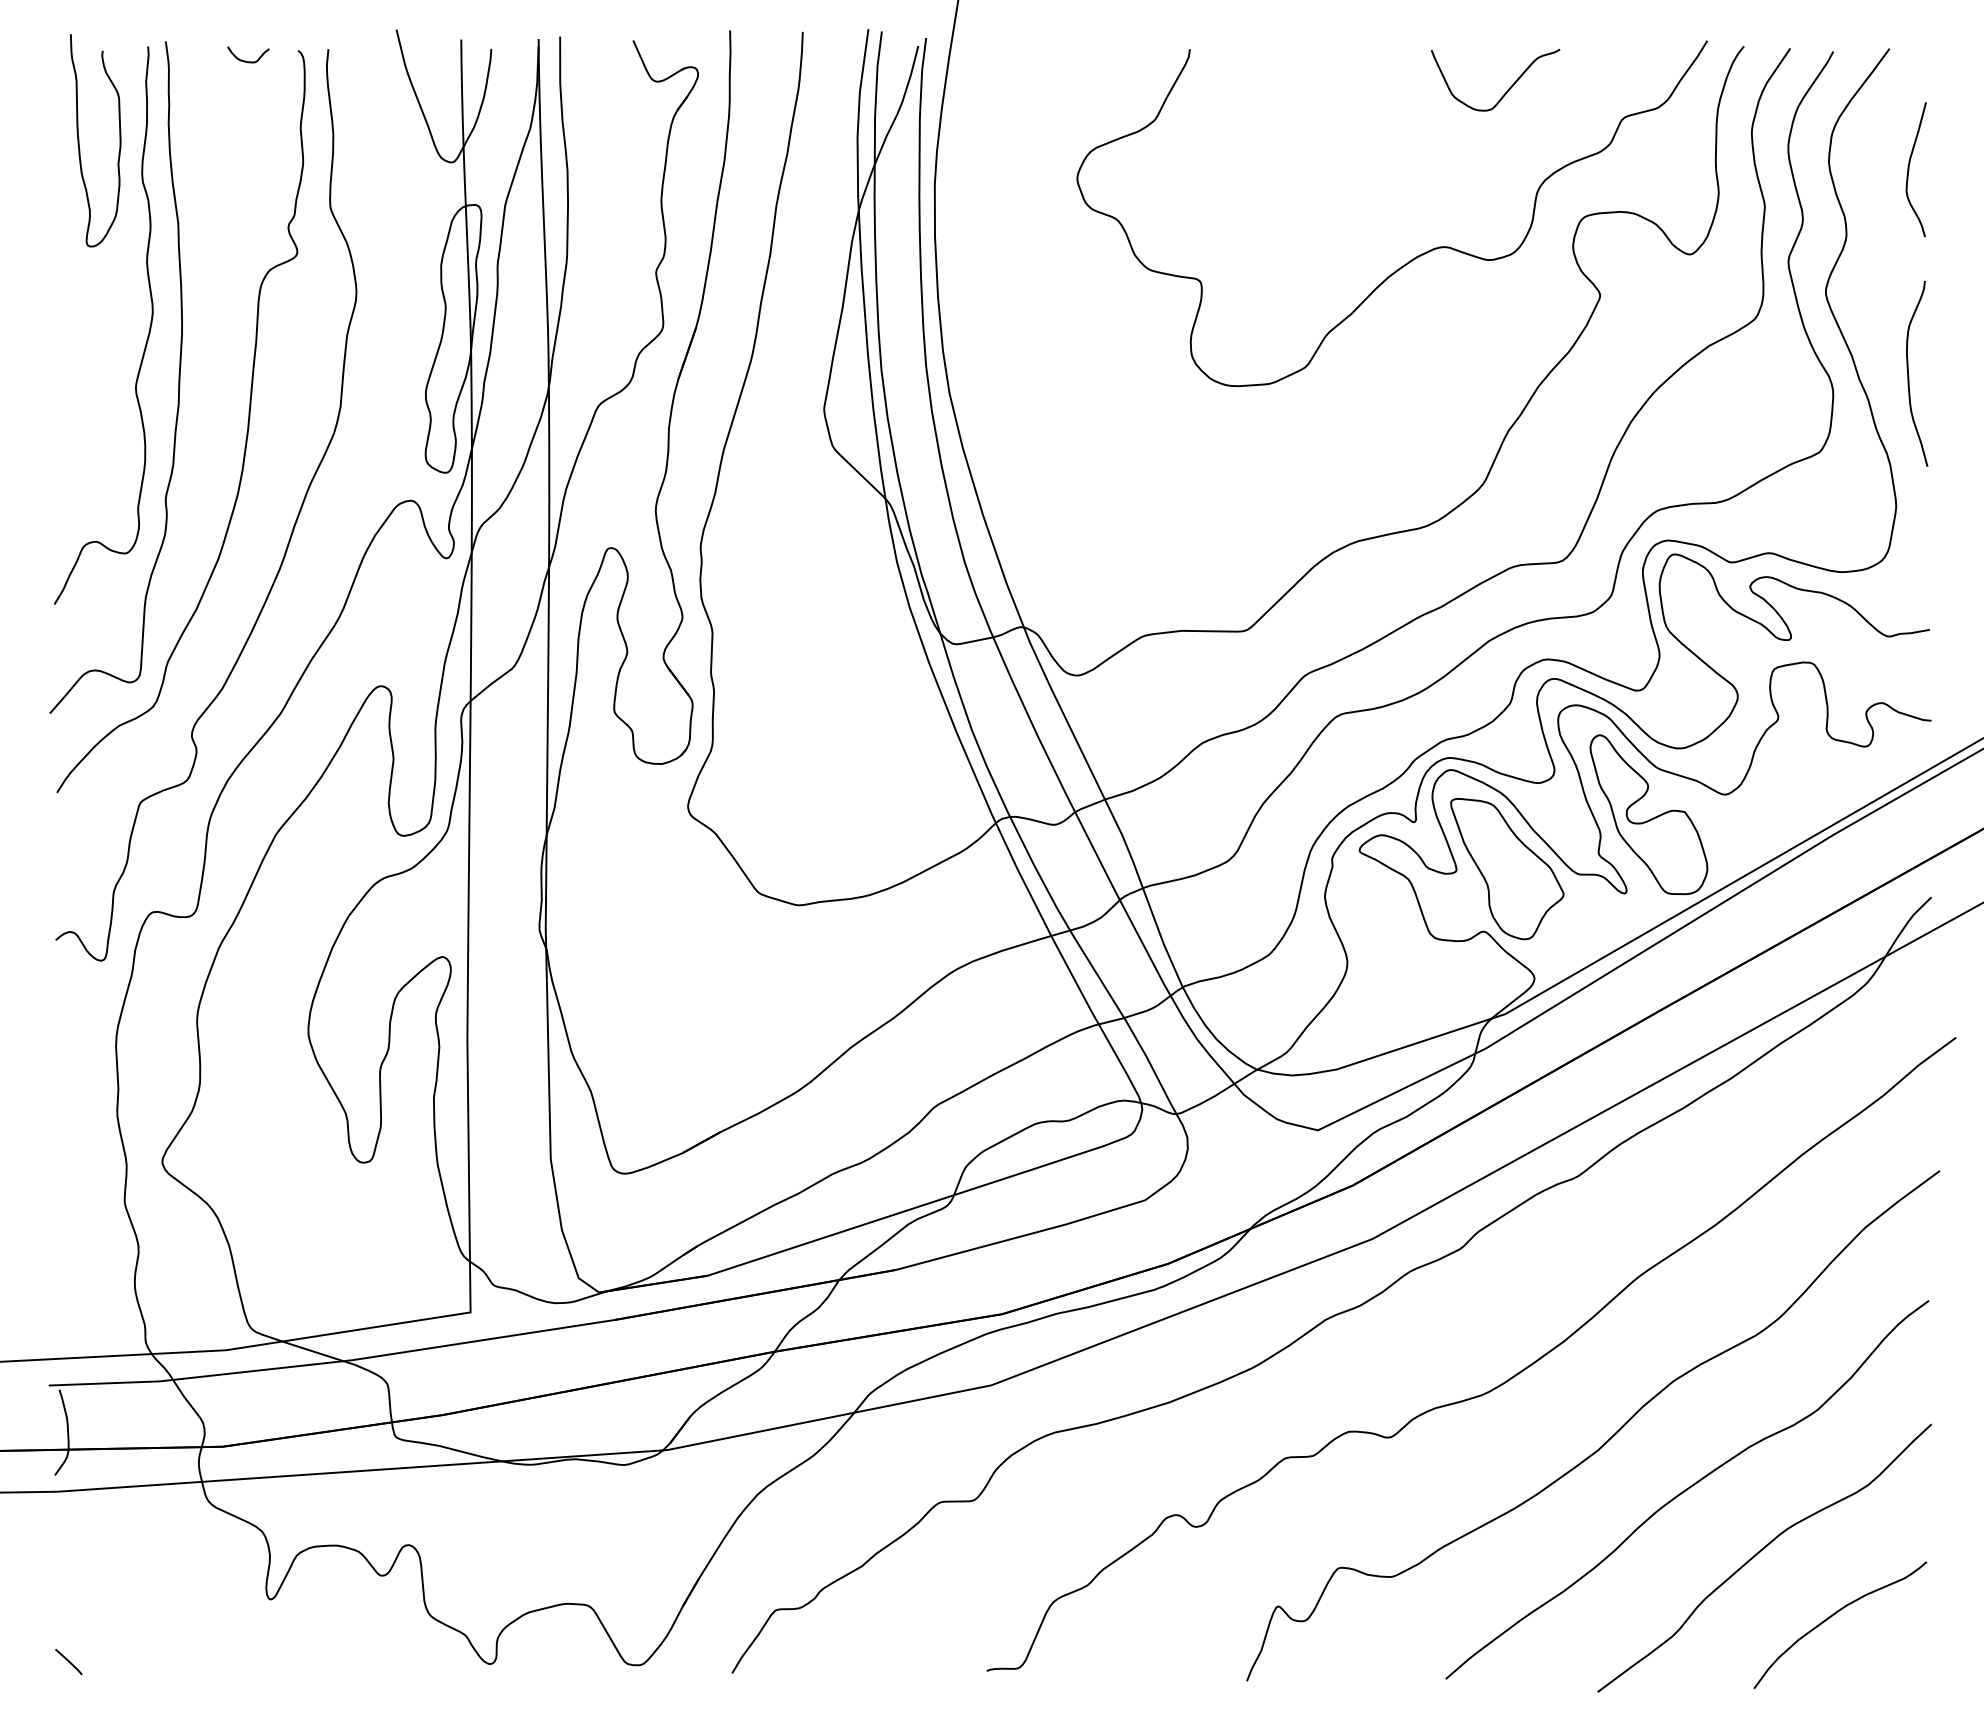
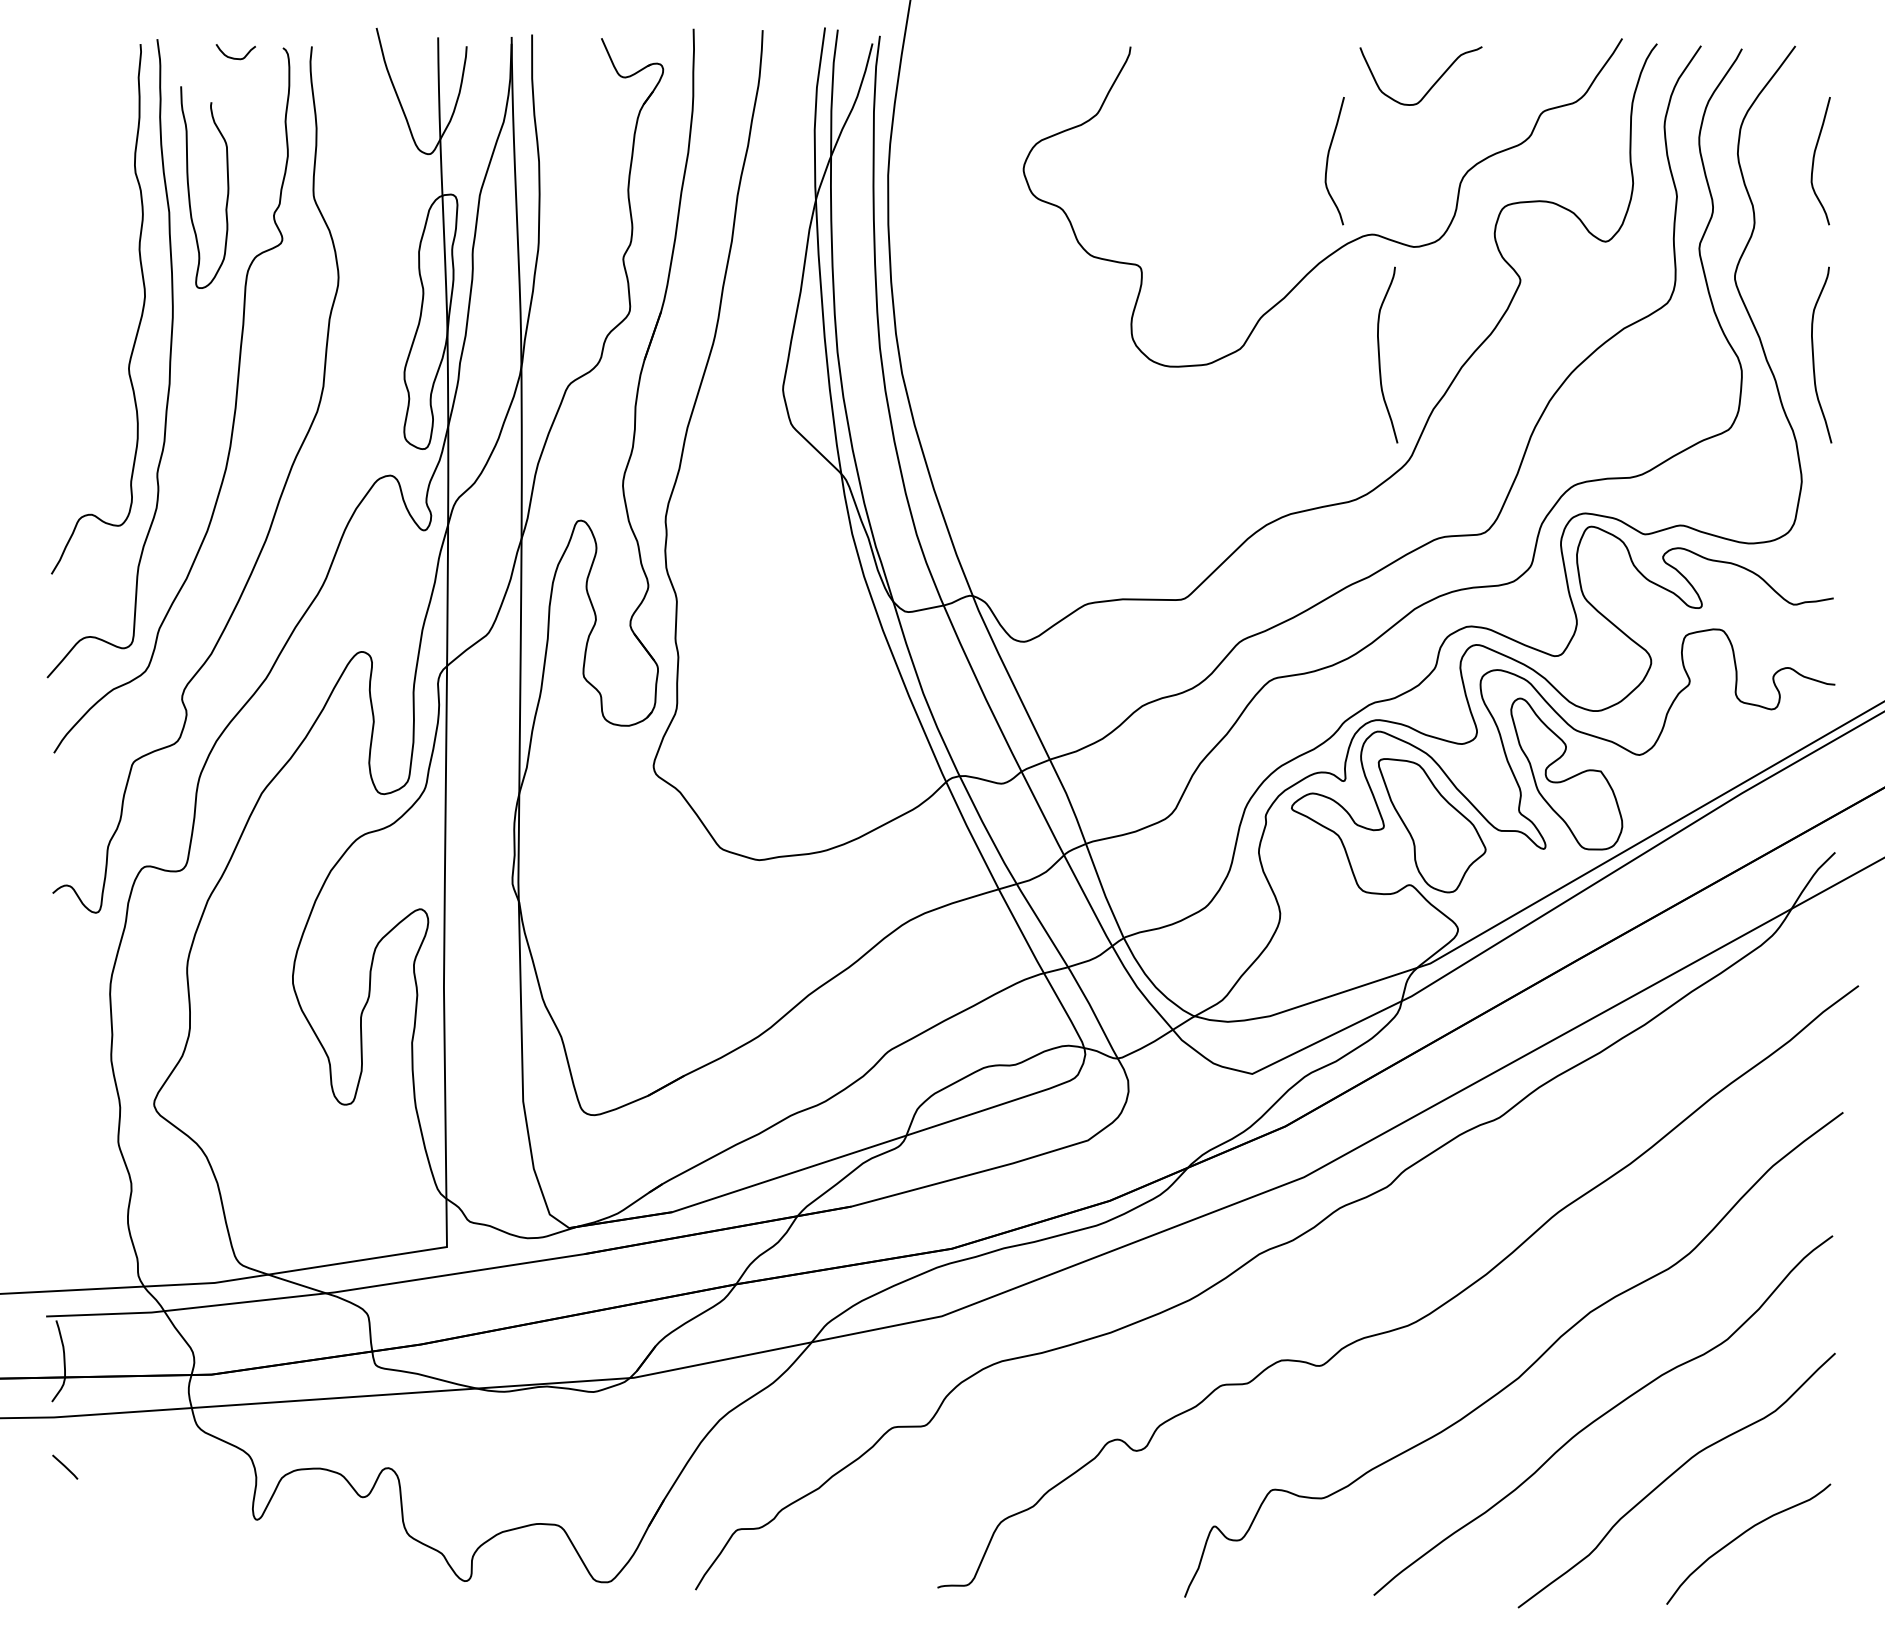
curve: (79, 140) -> (189, 187), moved
curve: (1398, 170) -> (1328, 161), added
curve: (1452, 376) -> (1380, 357), added
line: (69, 1661) -> (65, 1466), moved

